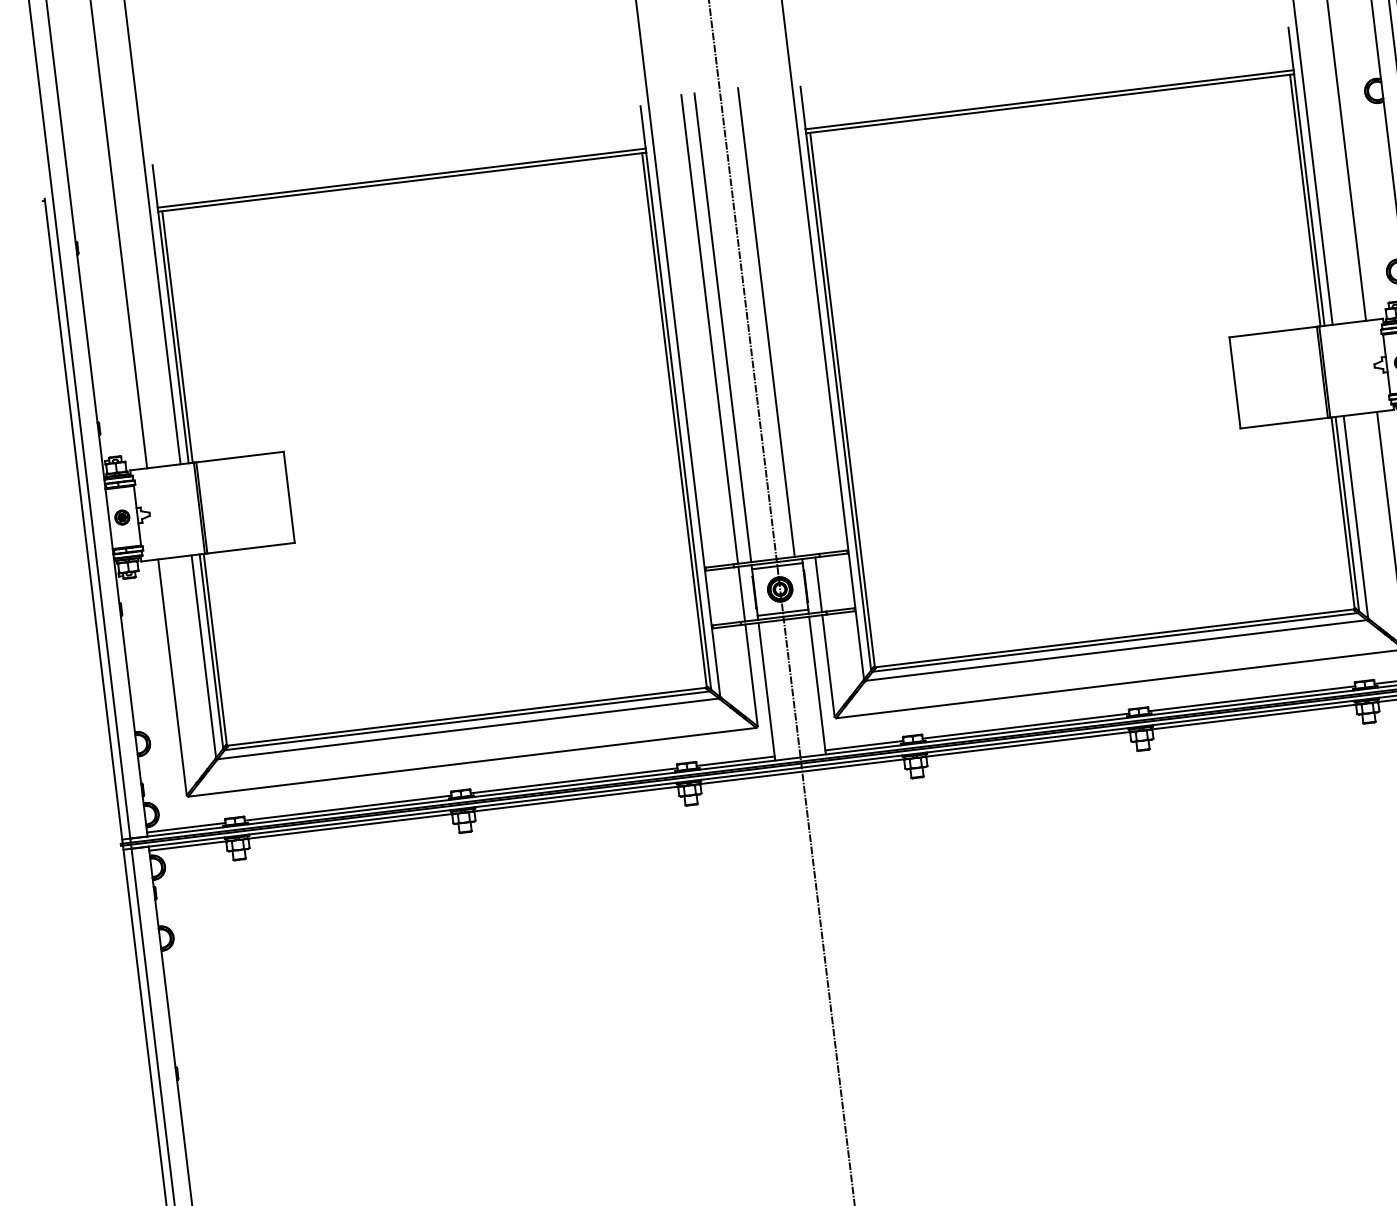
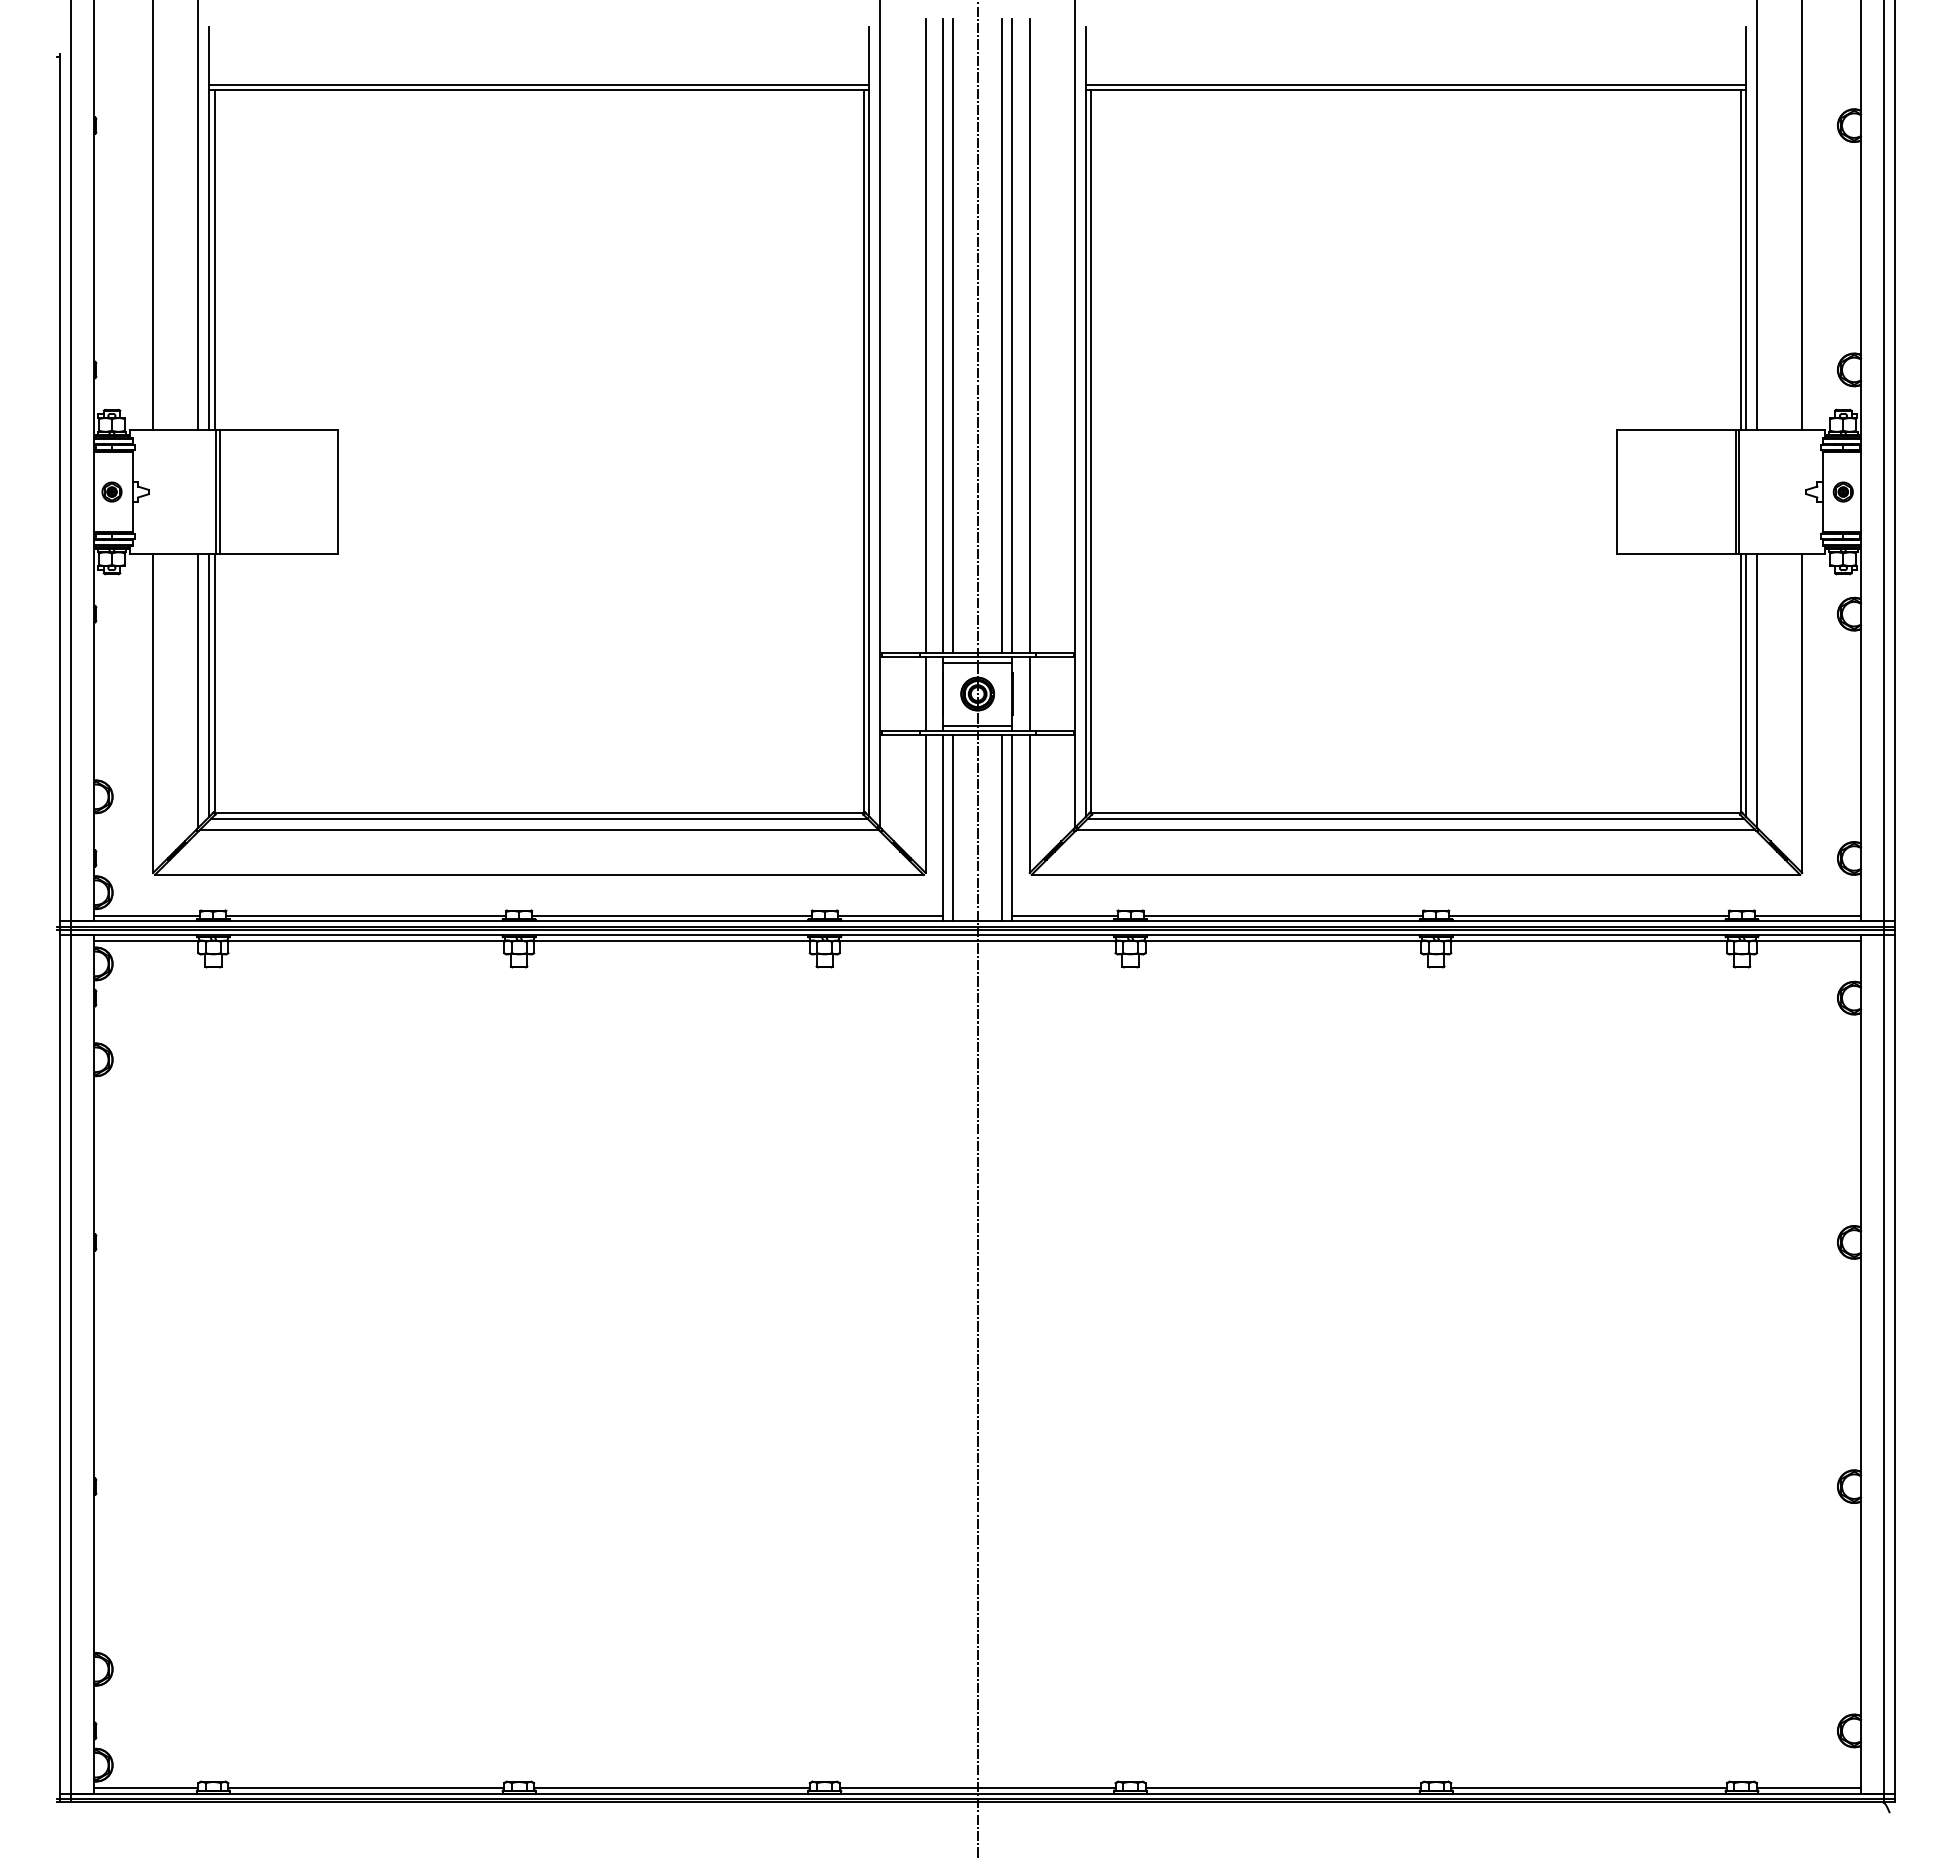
line: (786, 319) -> (1029, 335), added
line: (773, 321) -> (1011, 335), added
line: (730, 326) -> (953, 335), added
line: (810, 686) -> (1002, 828), added
line: (774, 690) -> (953, 828), added

